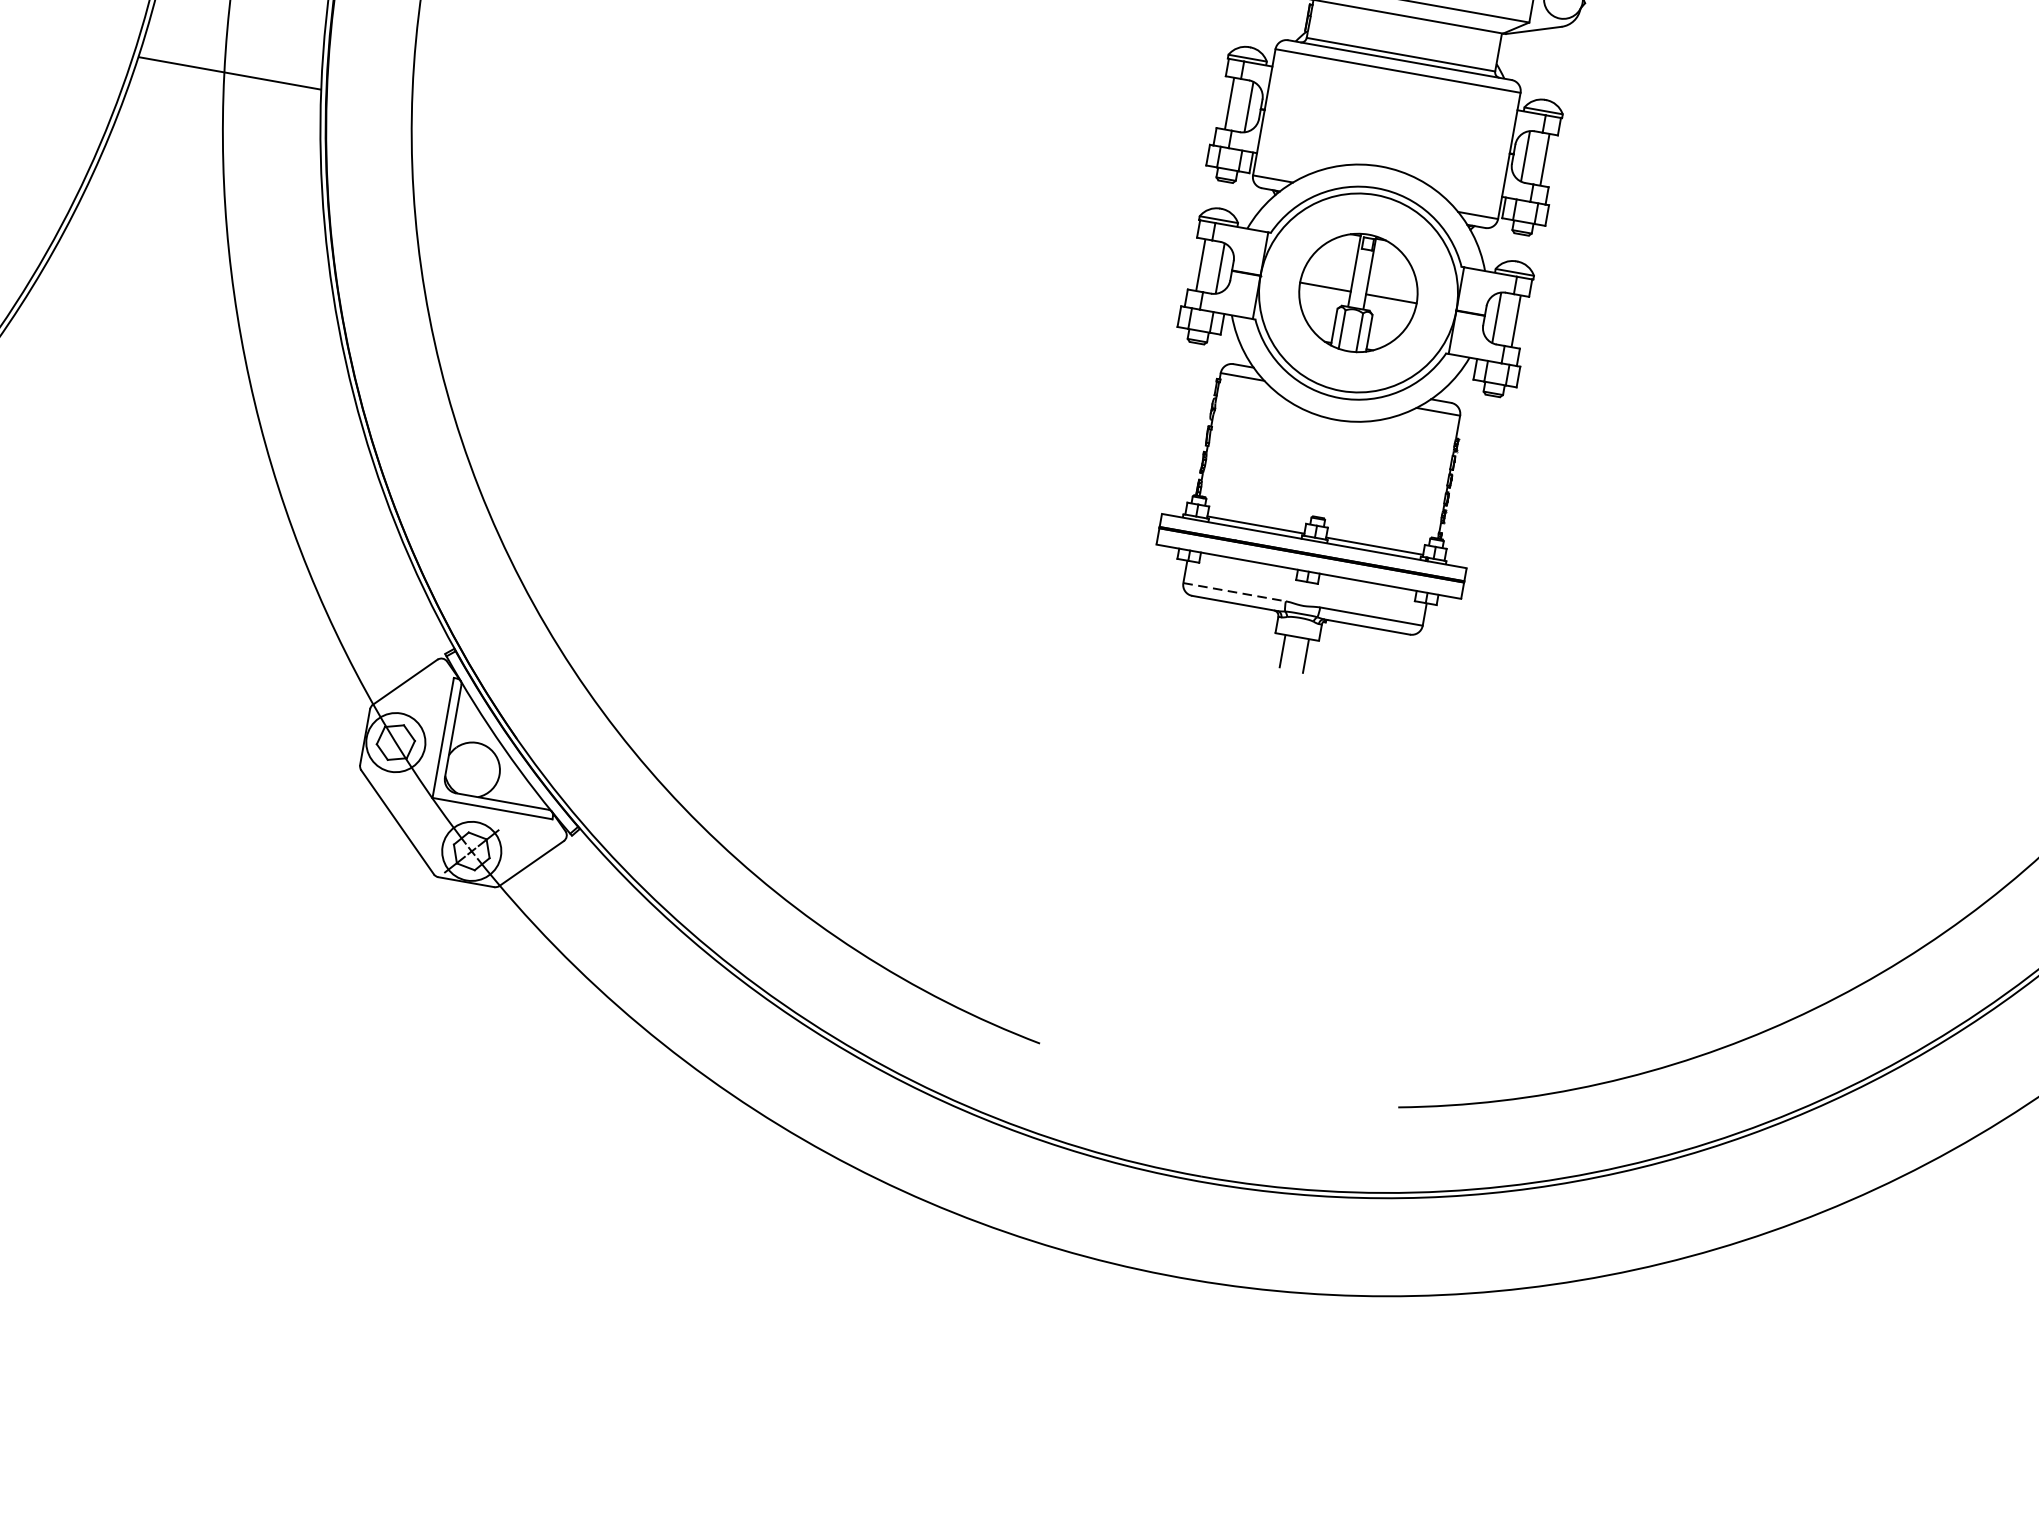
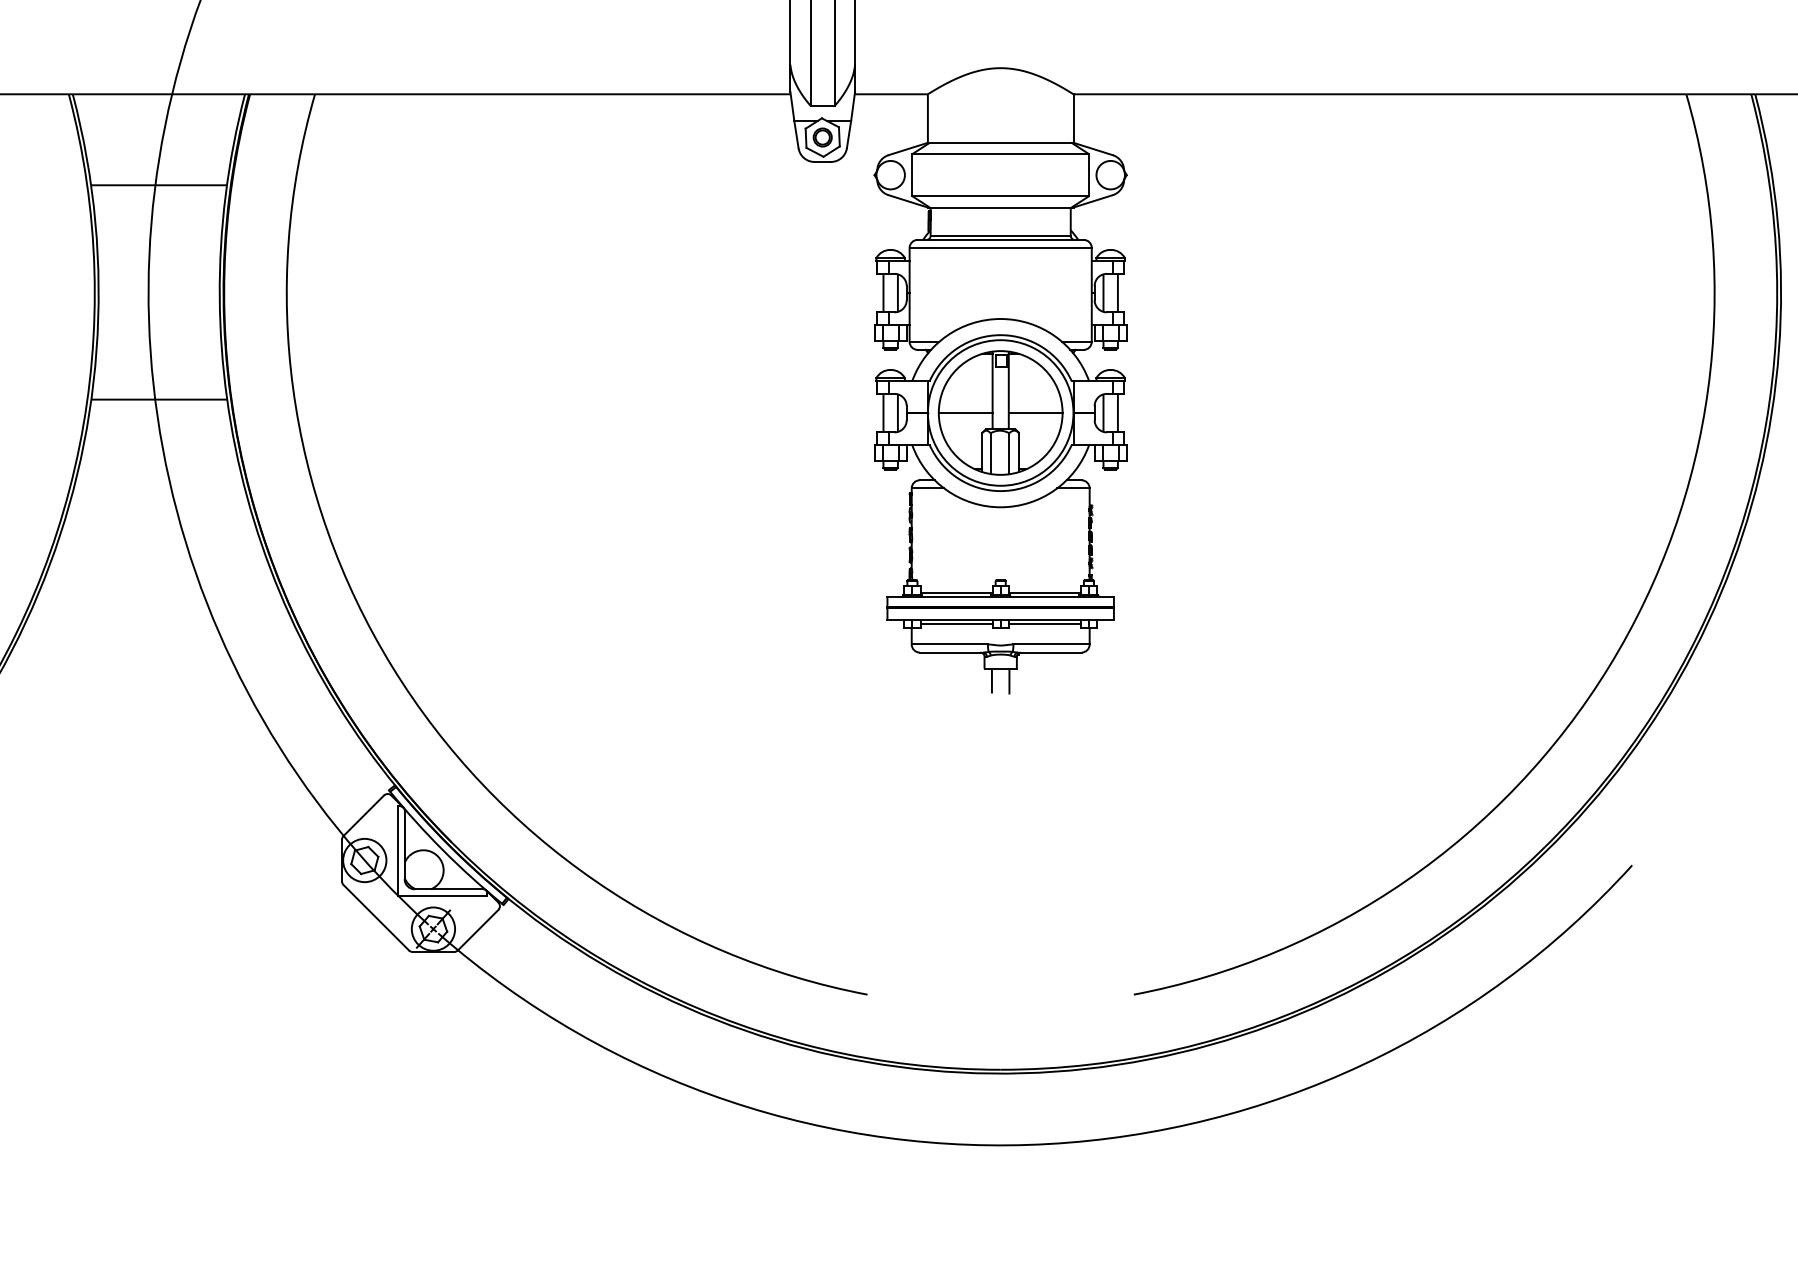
part: (1358, 292) -> (1000, 412), size x1.43
line: (1248, 566) -> (956, 624), added
line: (1366, 588) -> (1044, 624), added
line: (1235, 592) -> (950, 644), dashed -> solid

